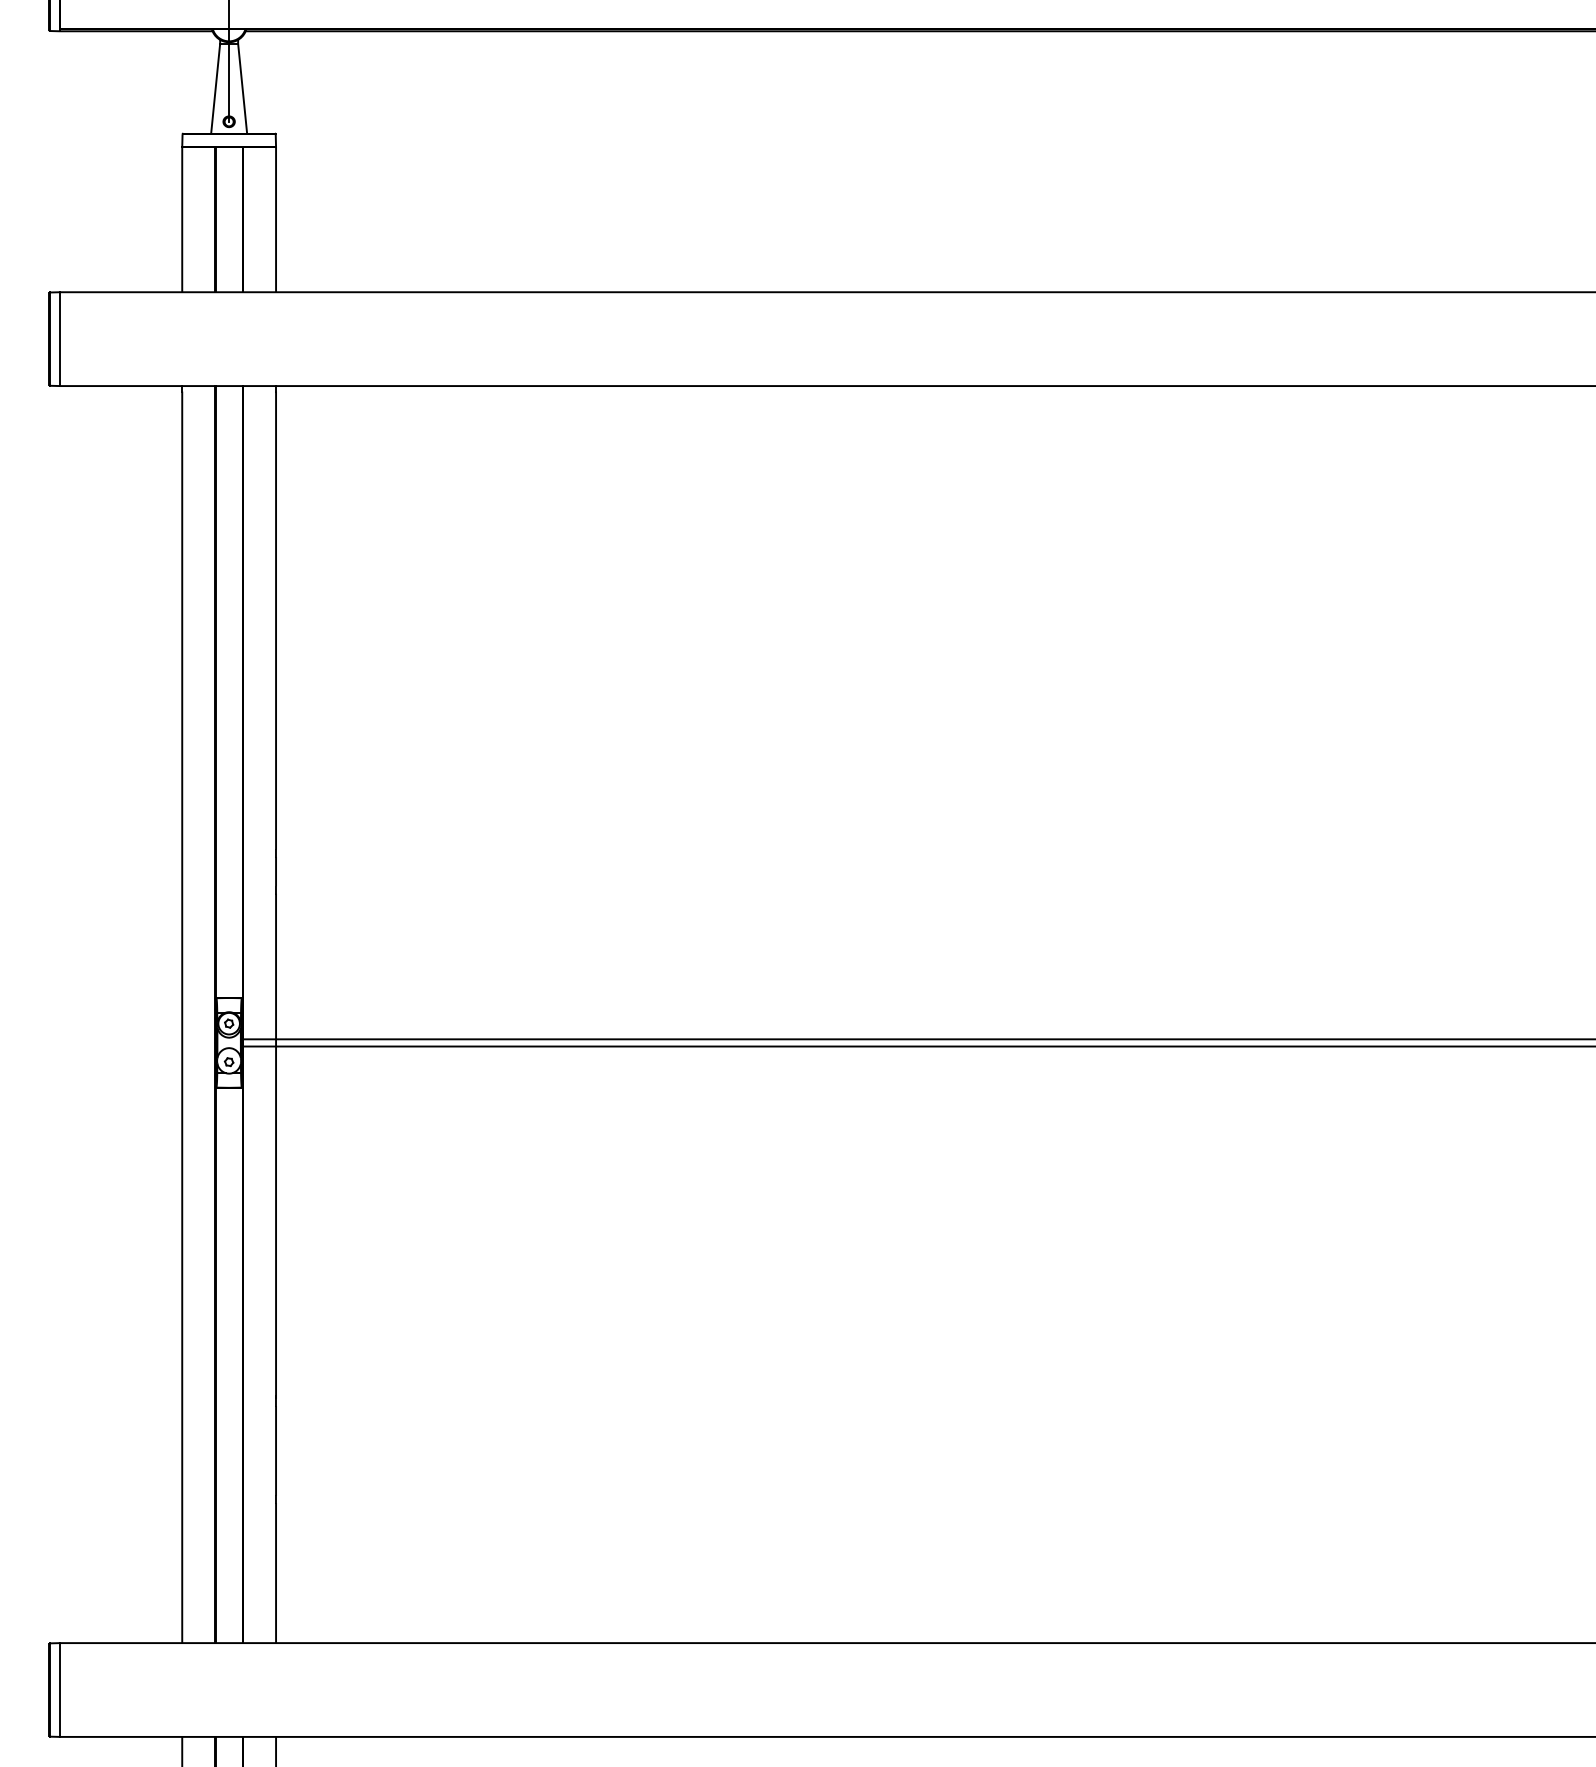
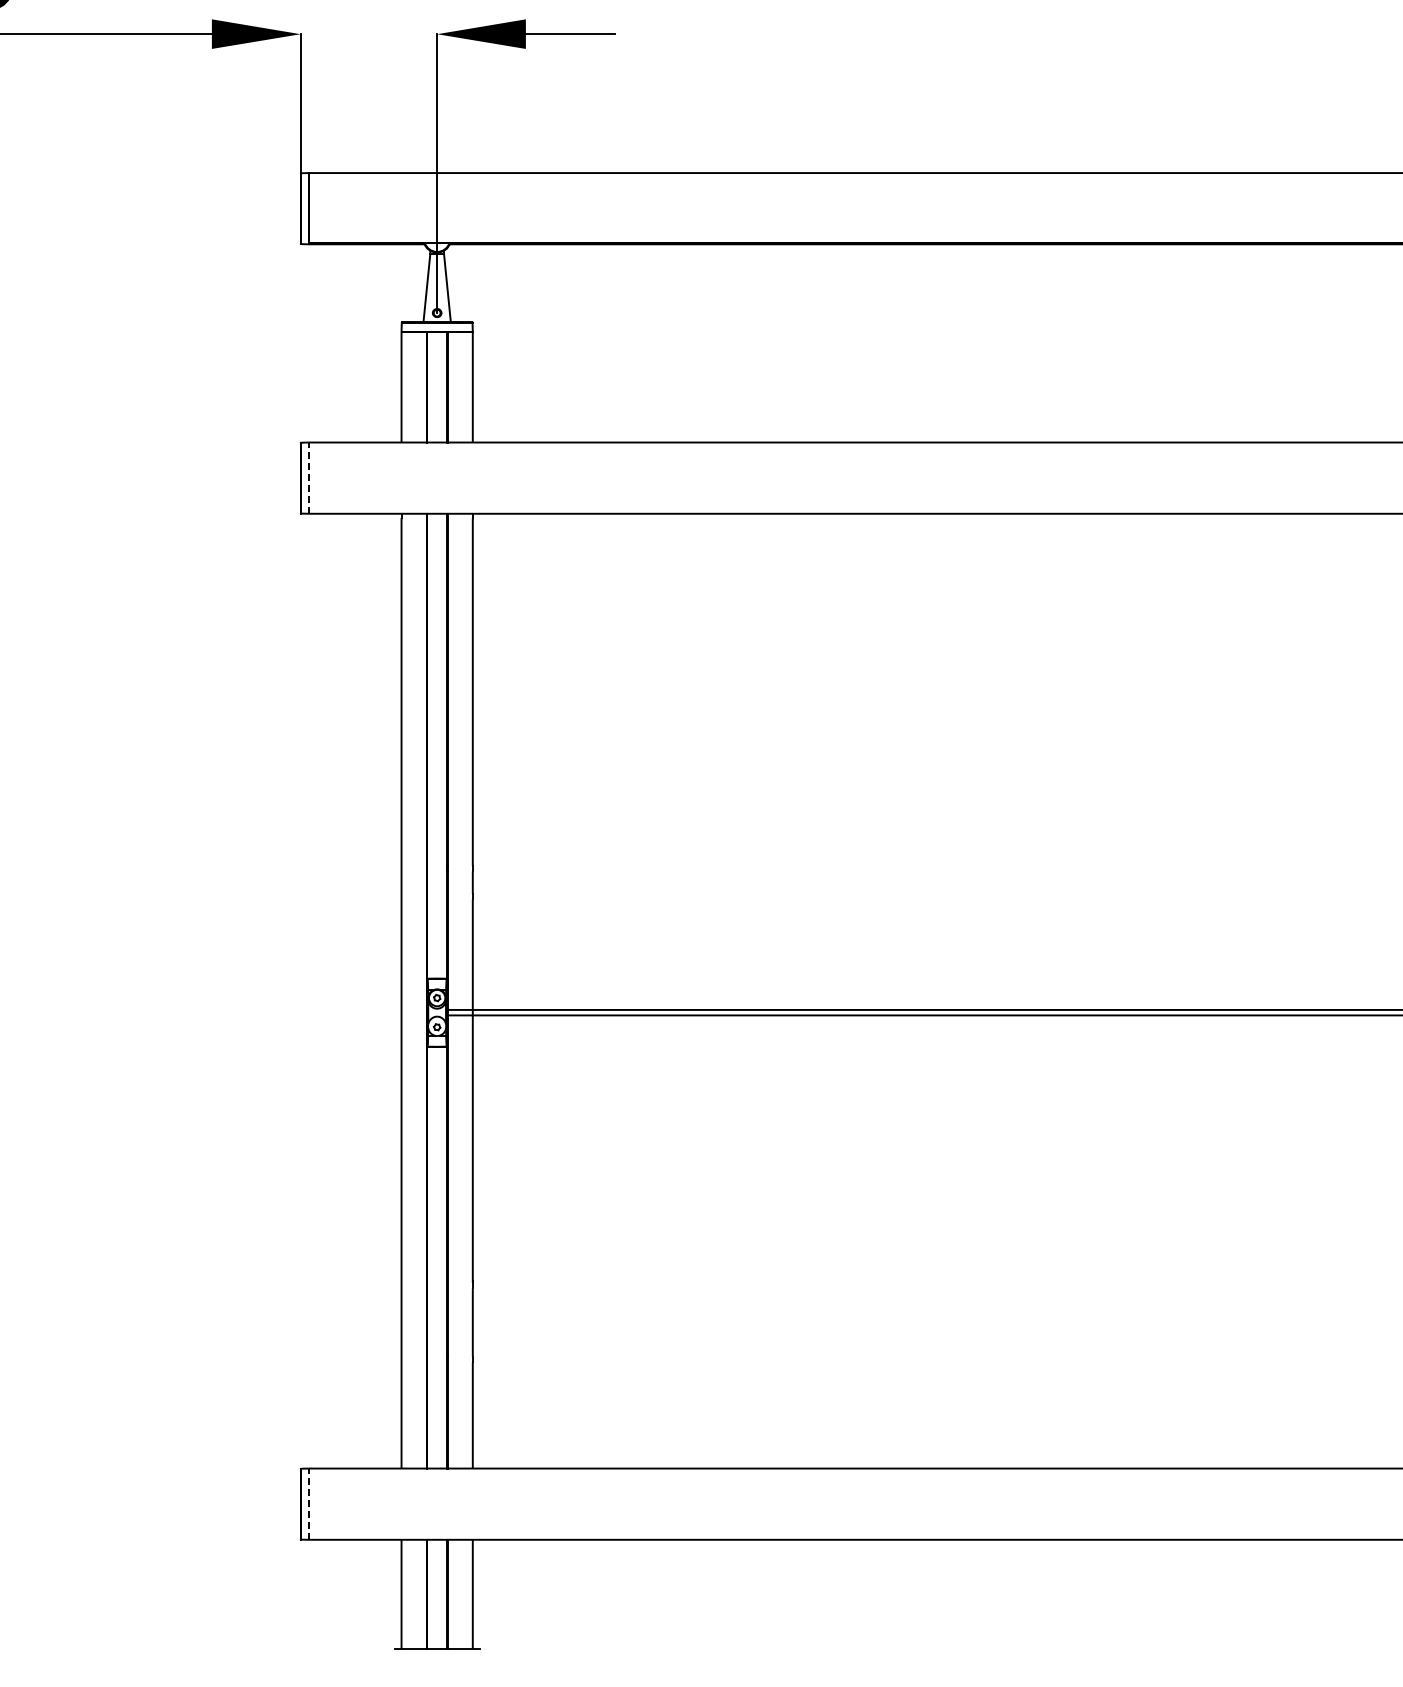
line: (59, 339) -> (308, 478), solid -> dashed
line: (59, 1690) -> (308, 1504), solid -> dashed

